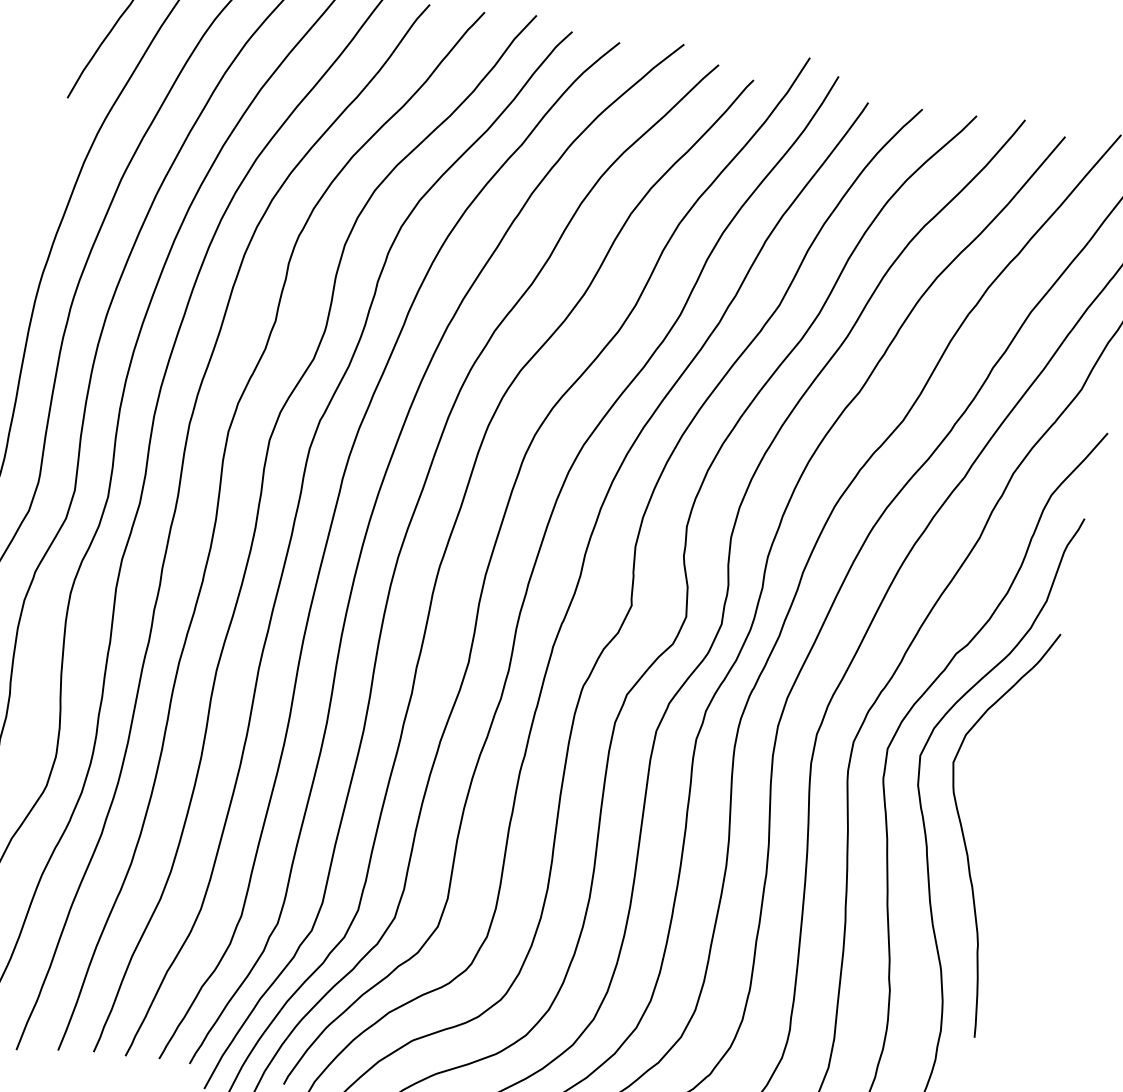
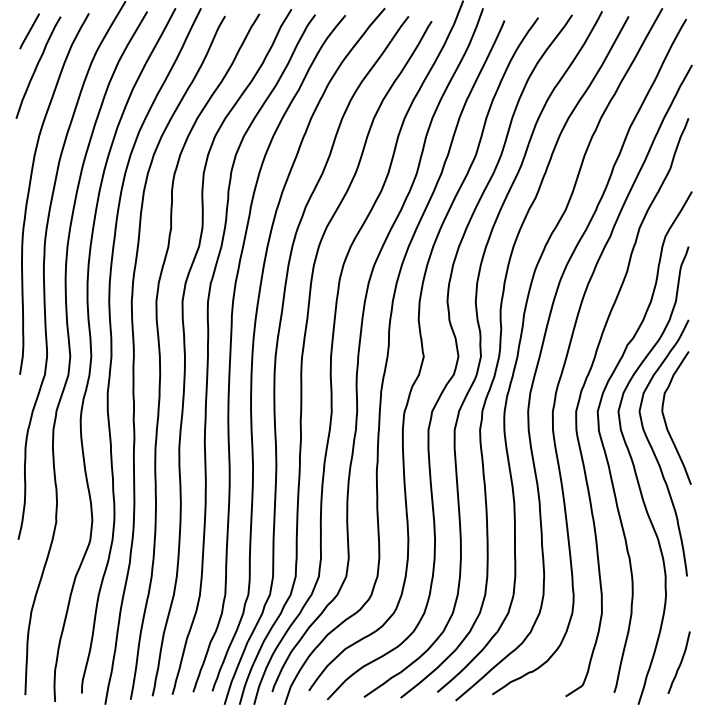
curve: (992, 781) -> (665, 418), added

